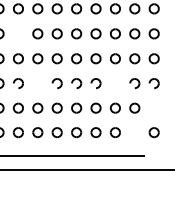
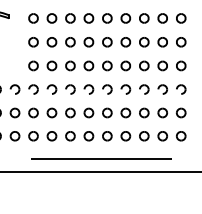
part: (17, 34) -> (51, 42), added
part: (37, 83) -> (70, 89), added
part: (115, 83) -> (144, 89), added
part: (153, 107) -> (180, 112), added
part: (134, 132) -> (162, 136), added

